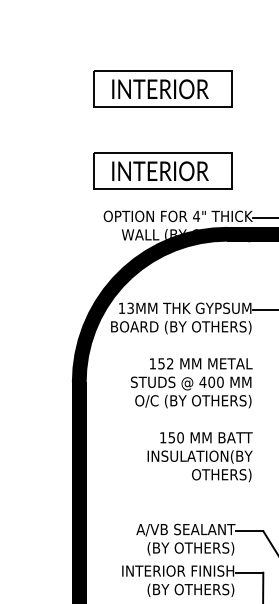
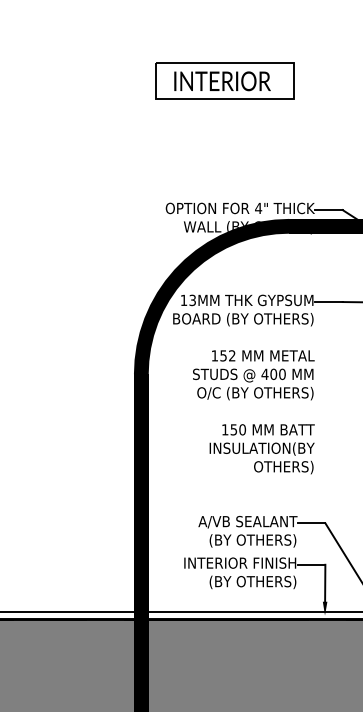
part: (162, 170) -> (224, 162), removed

